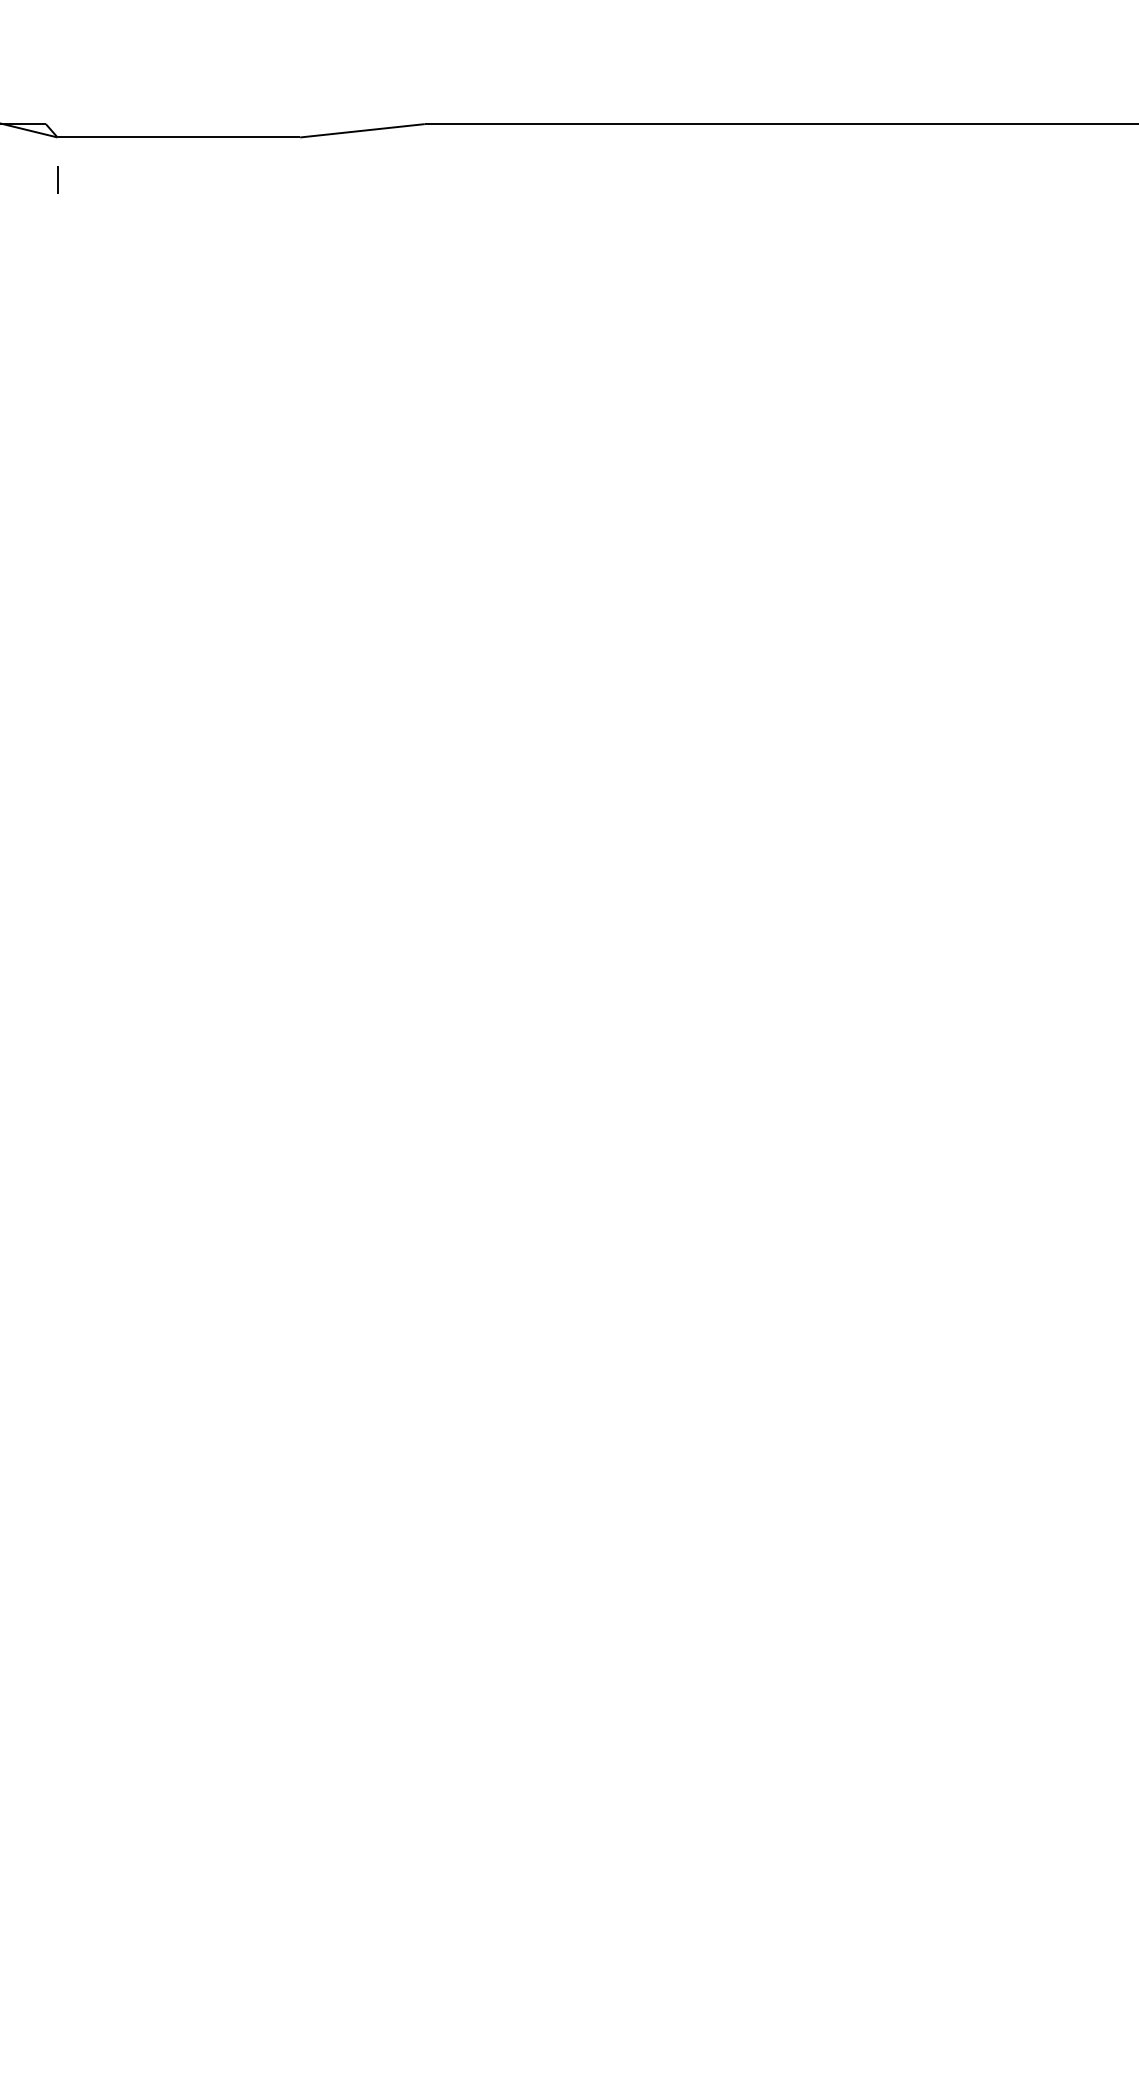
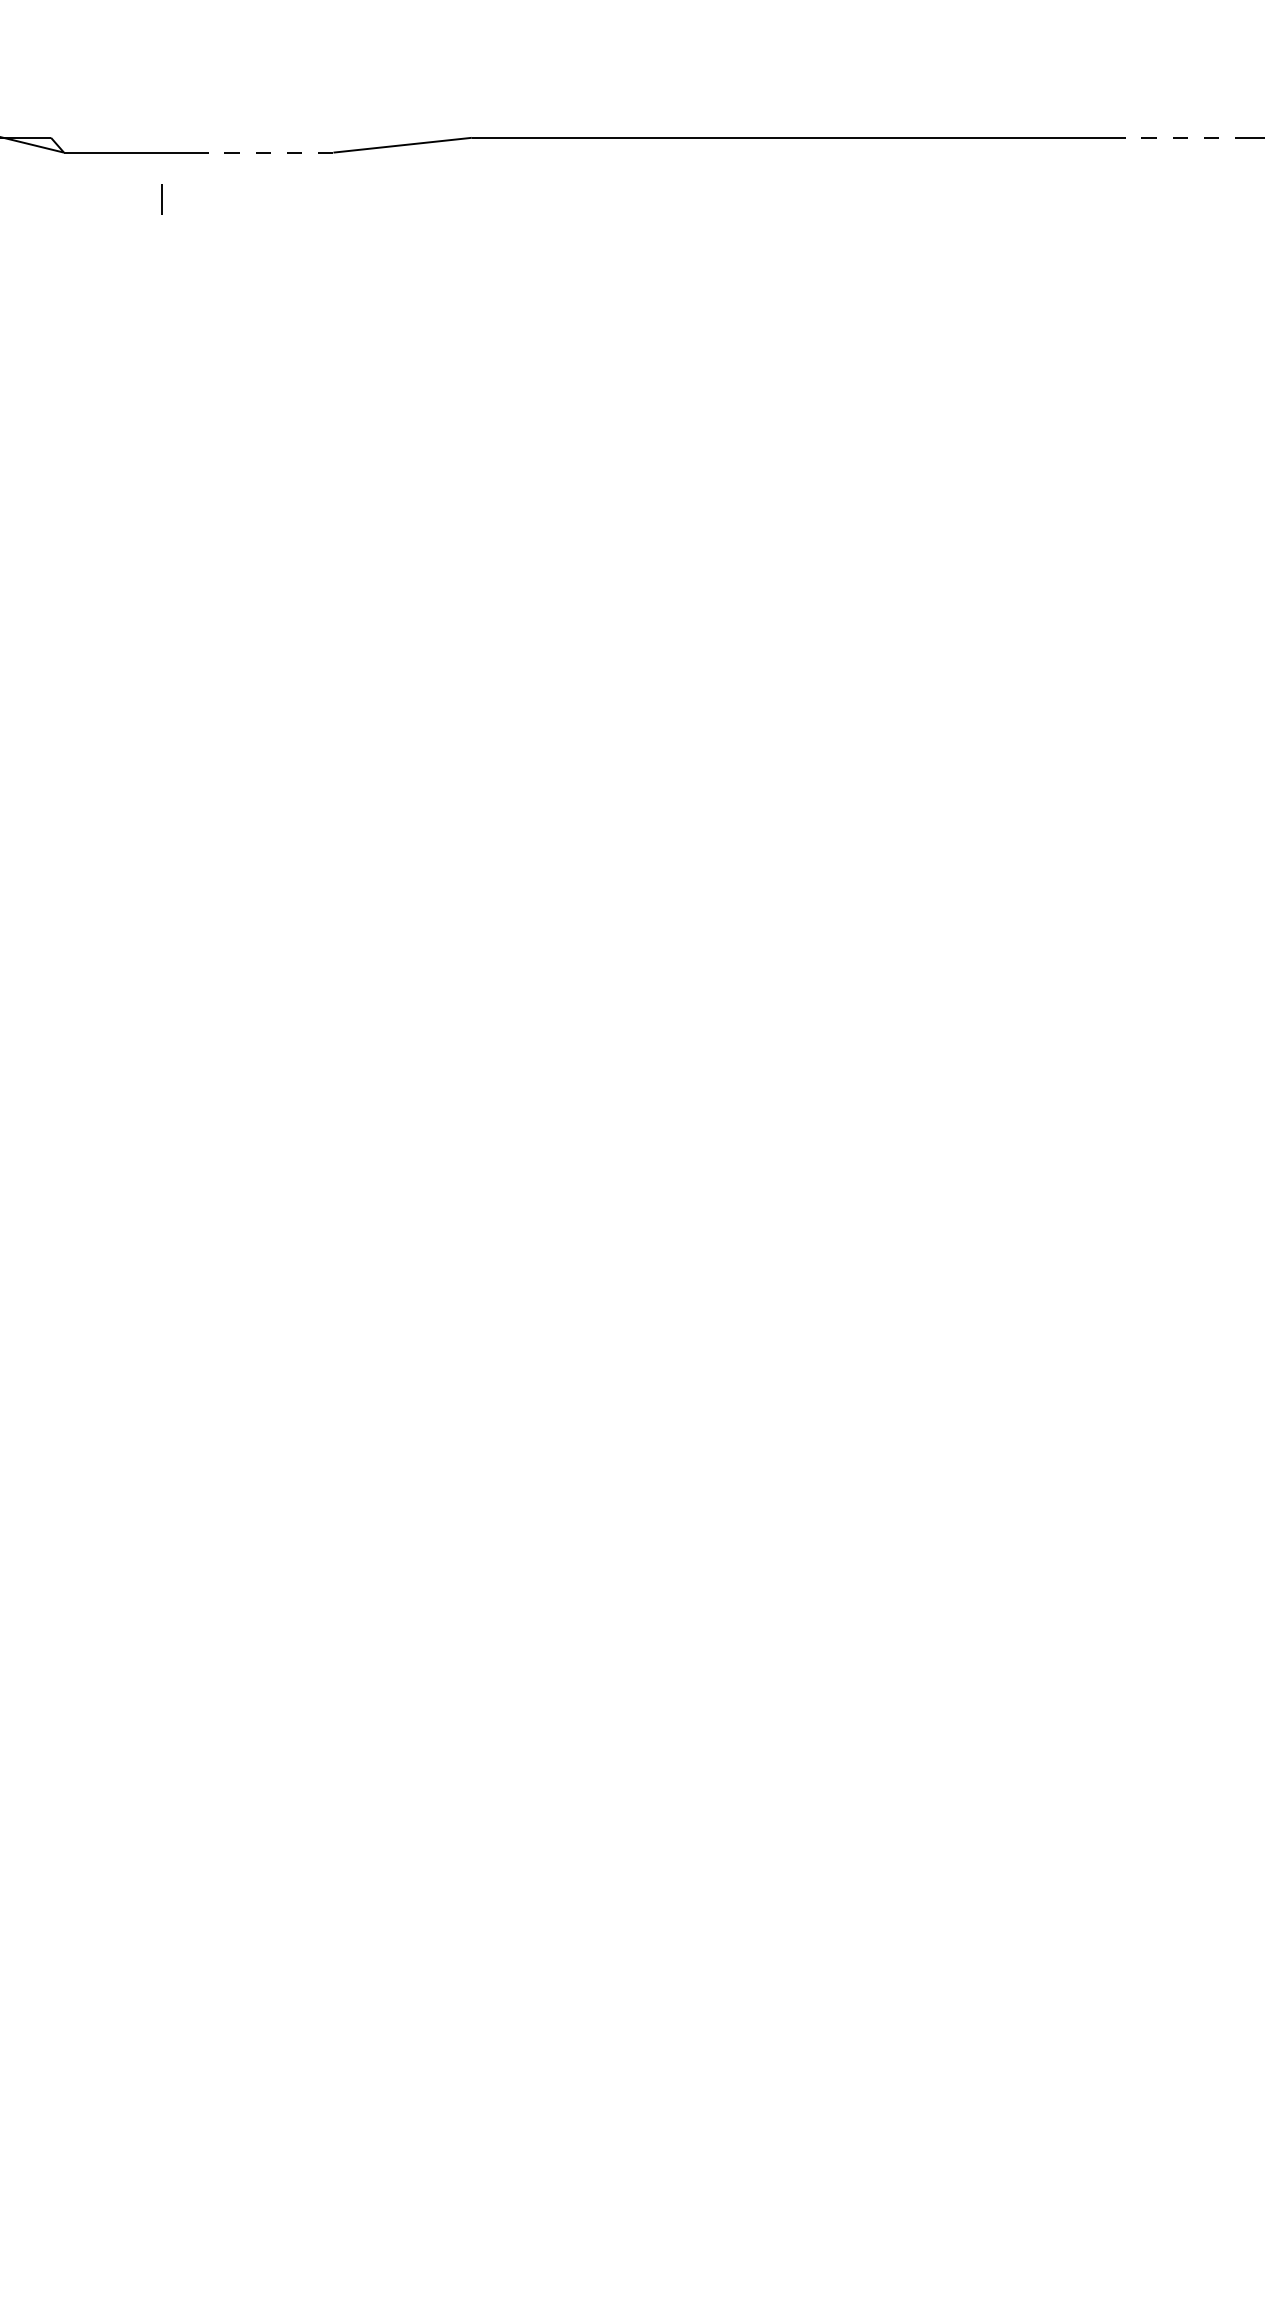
line: (1066, 124) -> (1184, 138), solid -> dashed
line: (239, 137) -> (266, 152), solid -> dashed
line: (57, 179) -> (161, 199), moved

